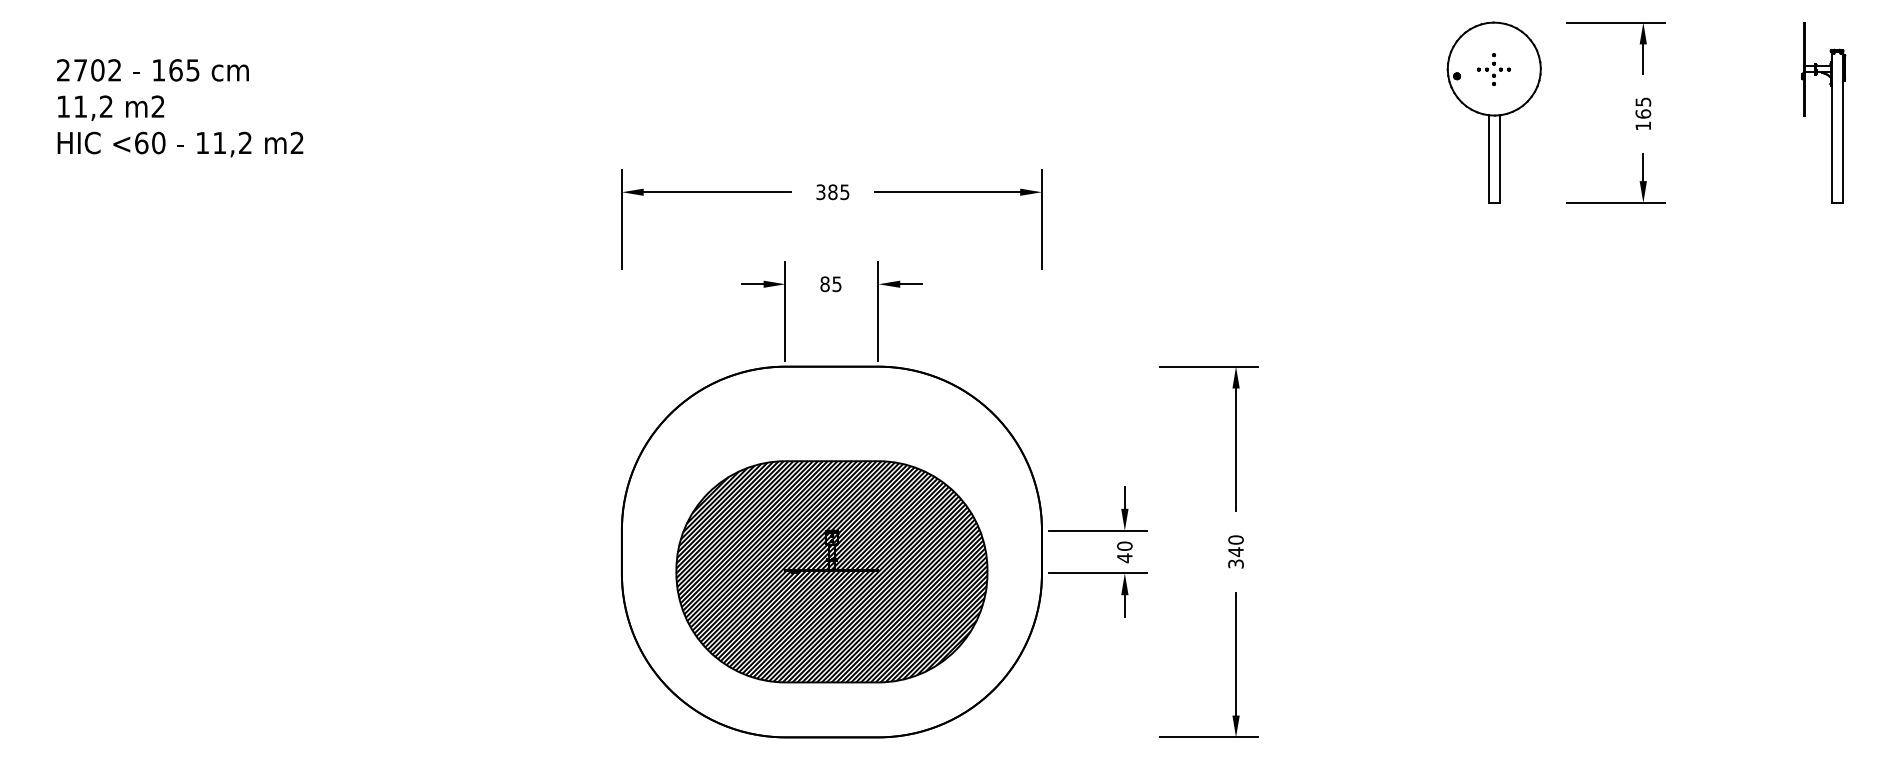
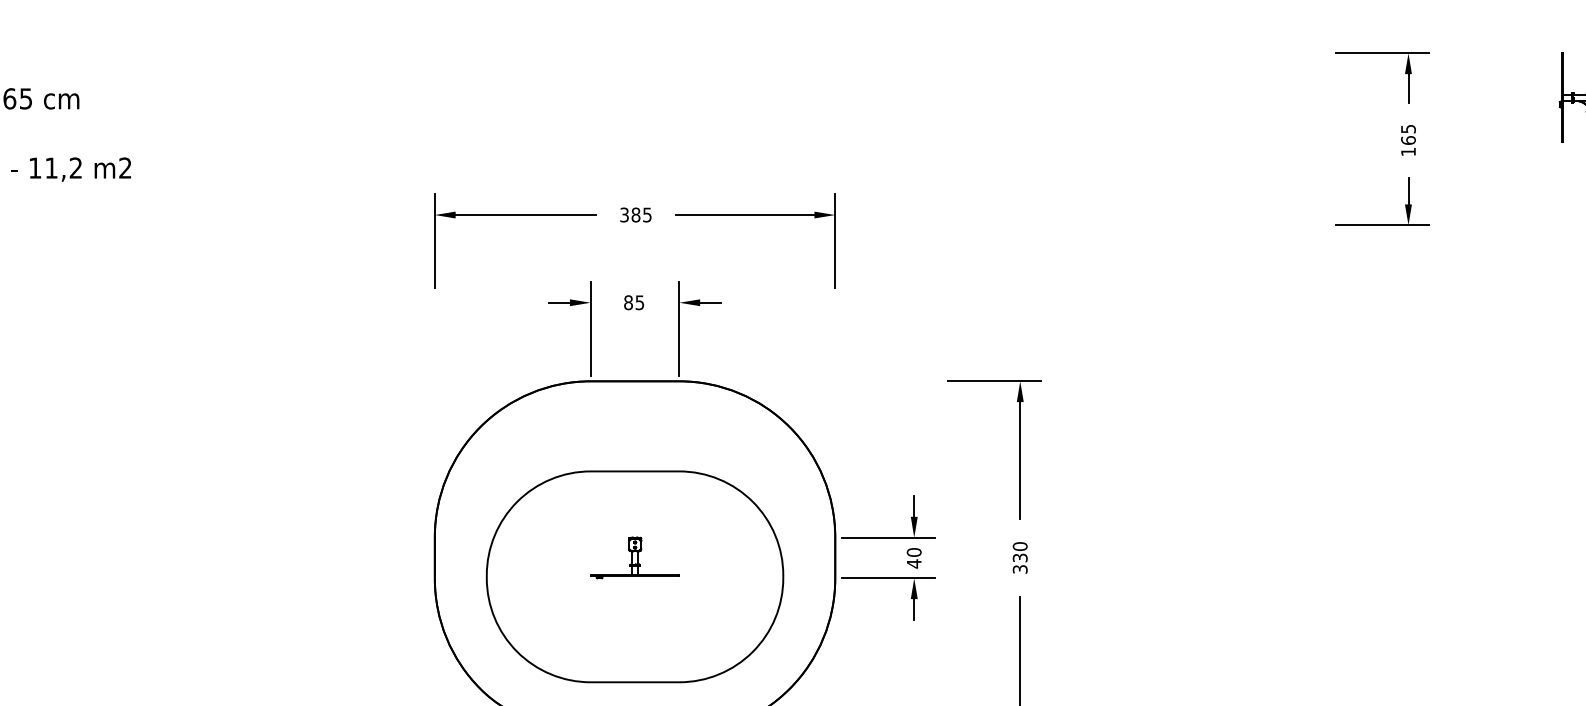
part: (1493, 112) -> (1265, 139), removed
text: (1235, 552) -> (1019, 558), 340 -> 330
hatch: (831, 571) -> (634, 576), removed

